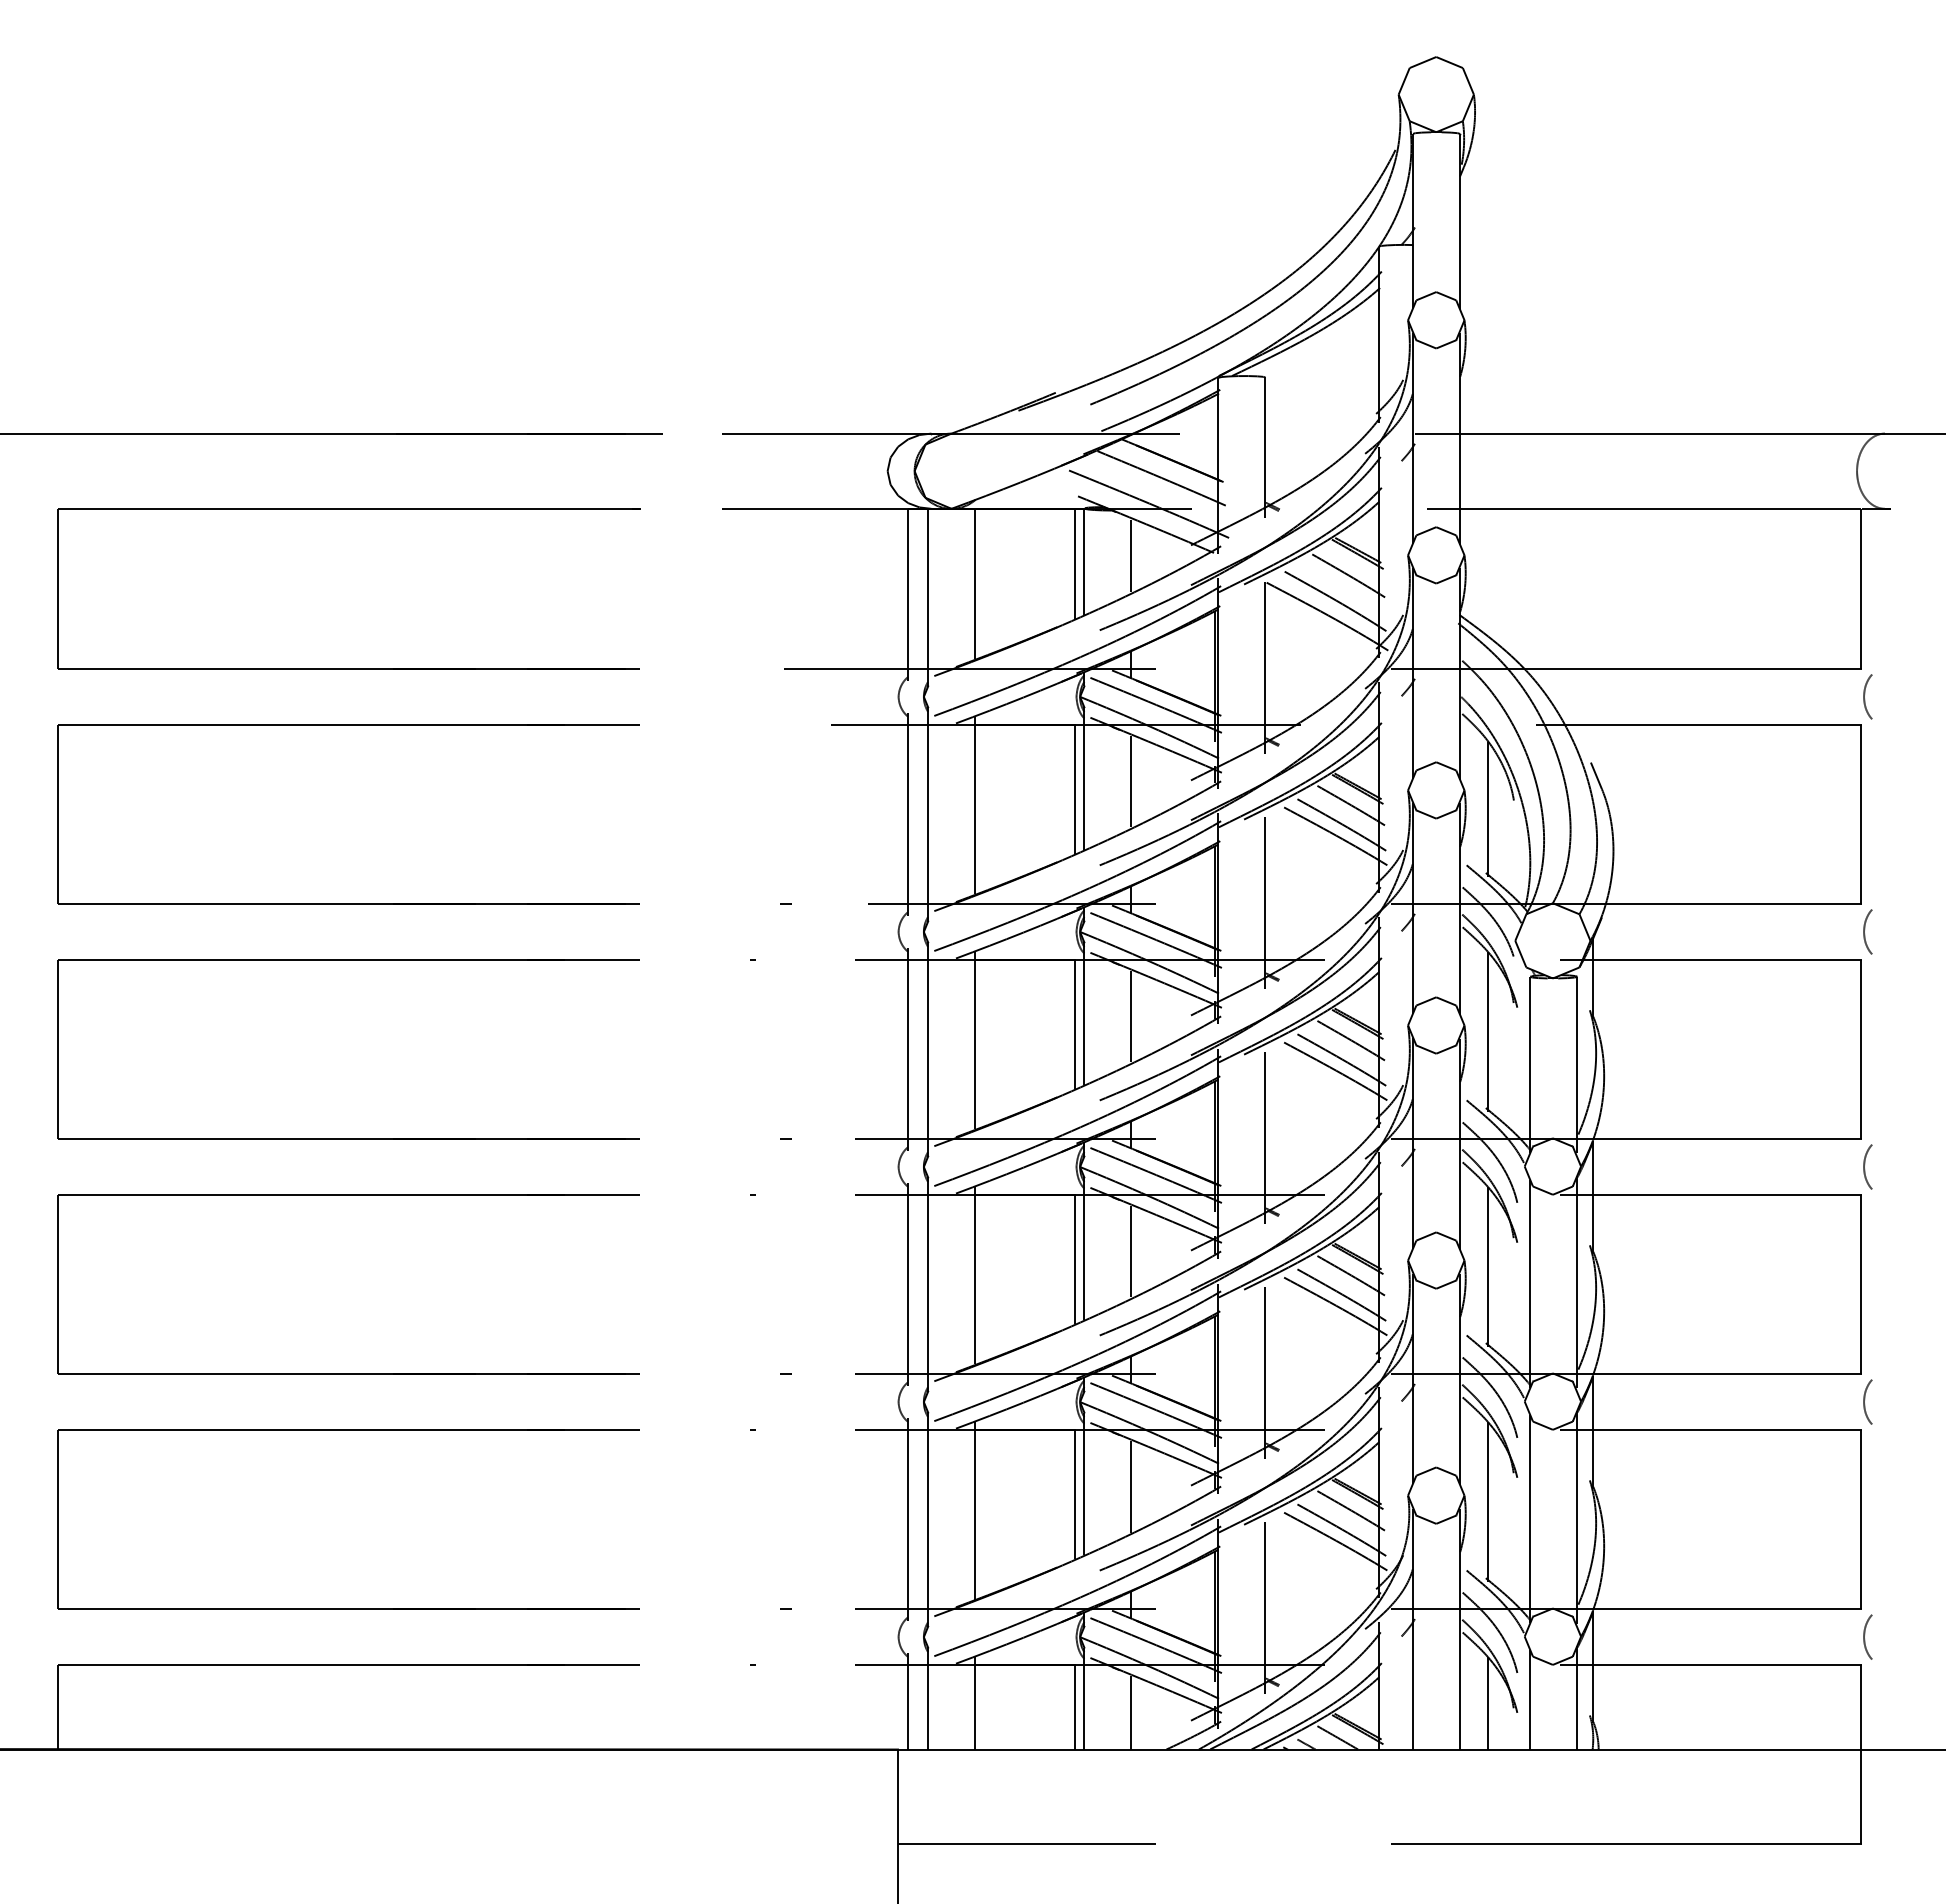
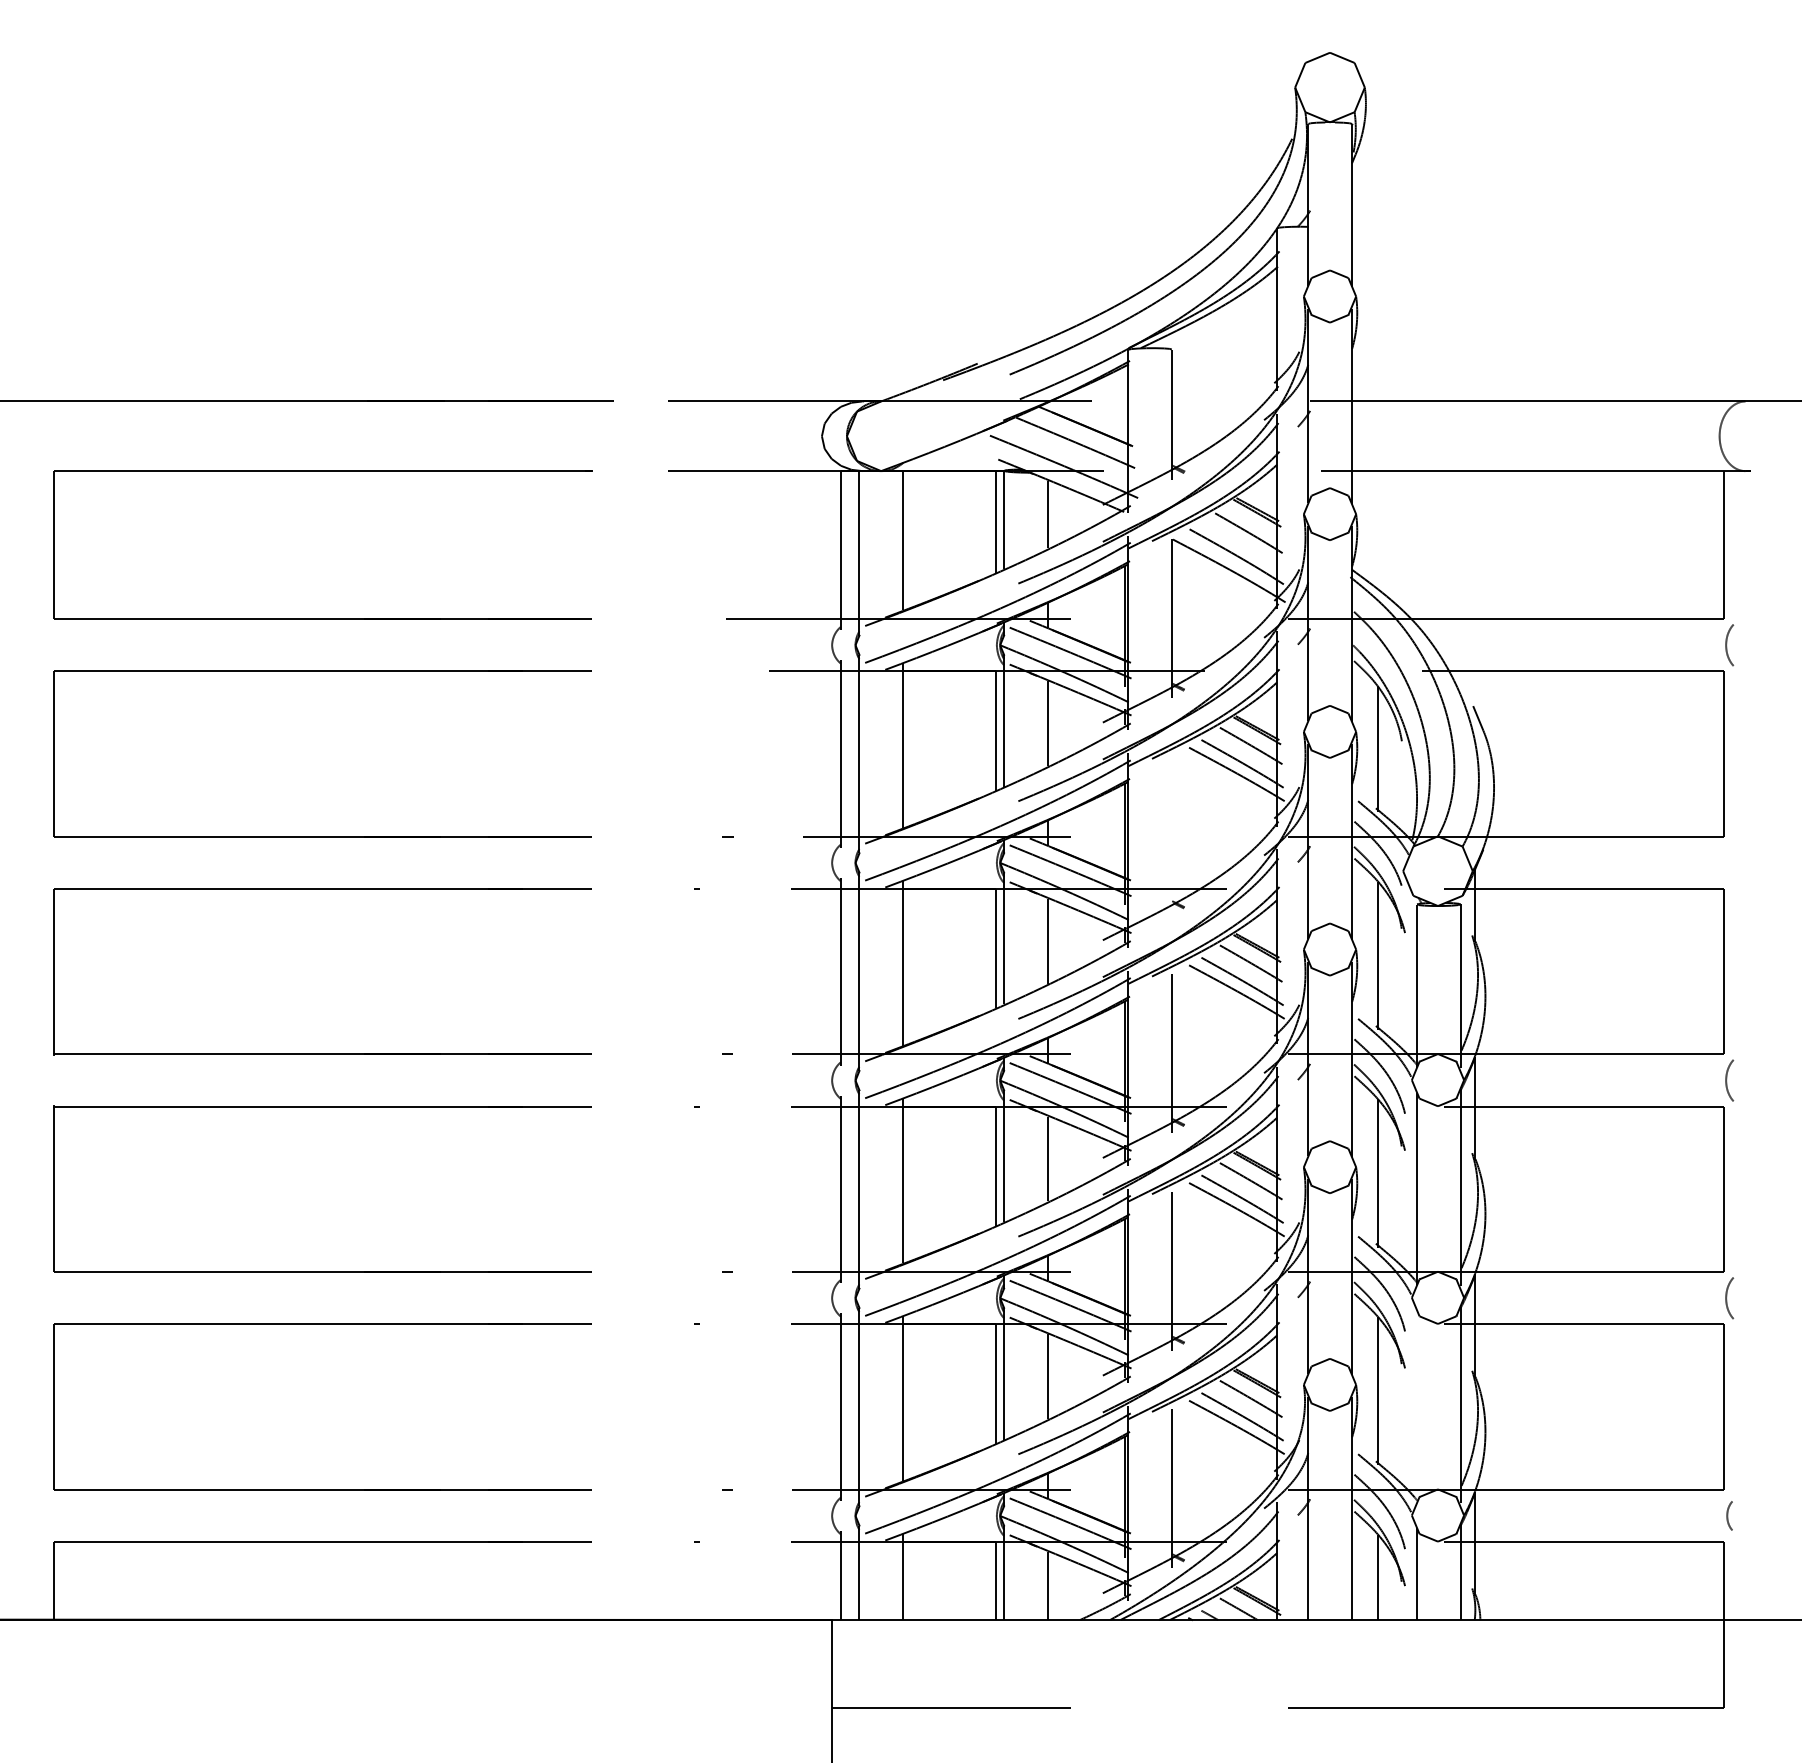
line: (1265, 902) -> (1171, 835), removed
part: (1867, 931) -> (1729, 862), removed
line: (1530, 1519) -> (1417, 1407), removed
part: (1867, 1636) -> (1729, 1515), size x0.7

